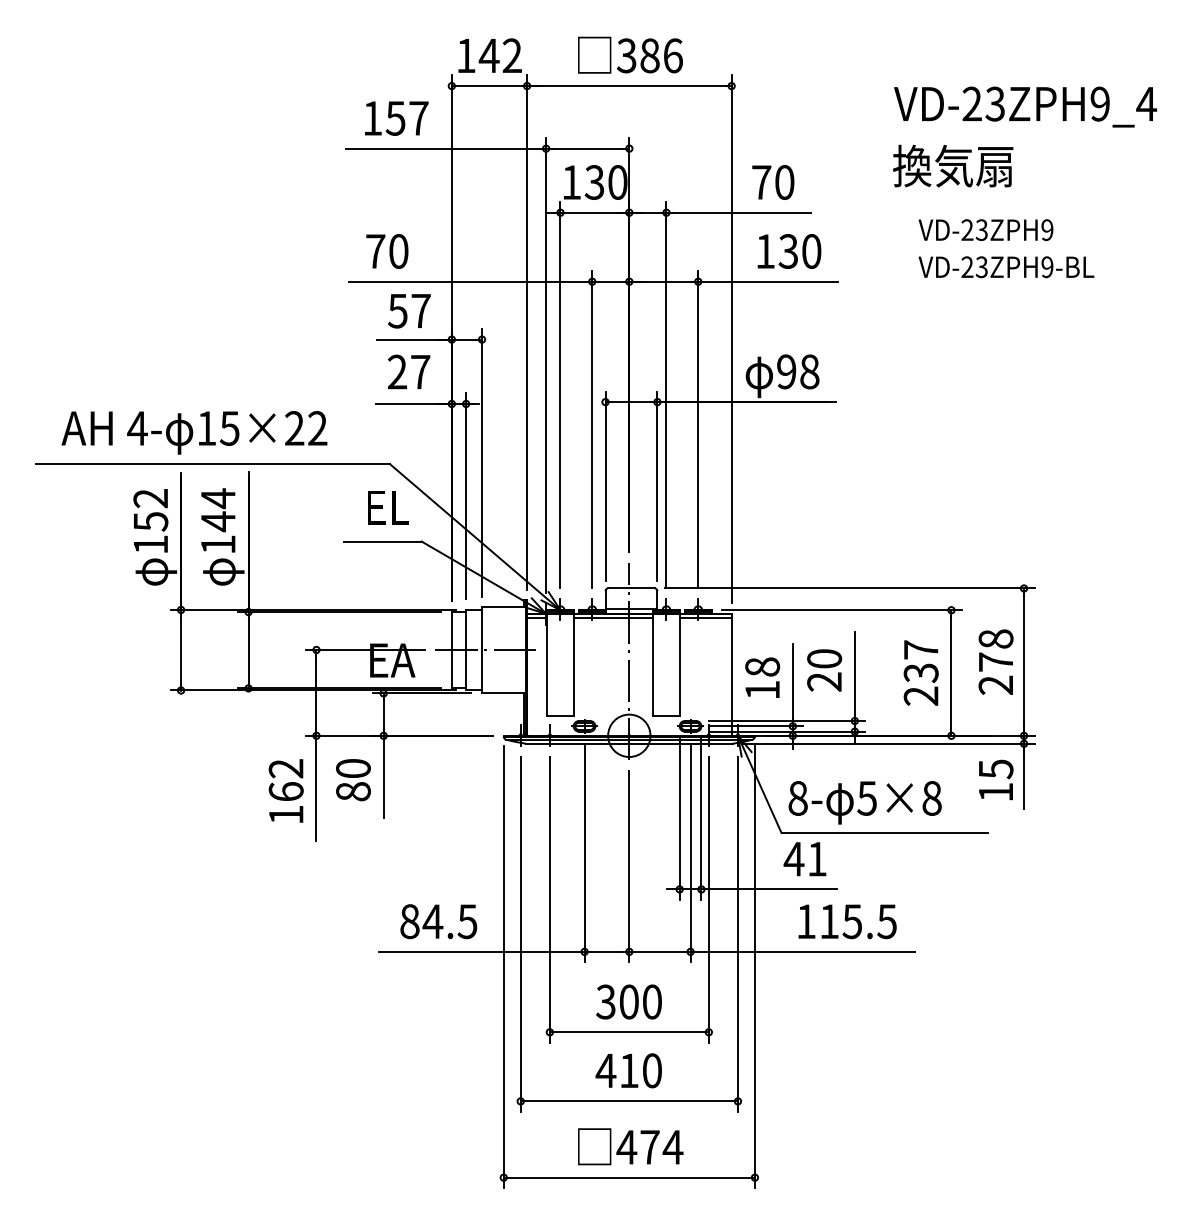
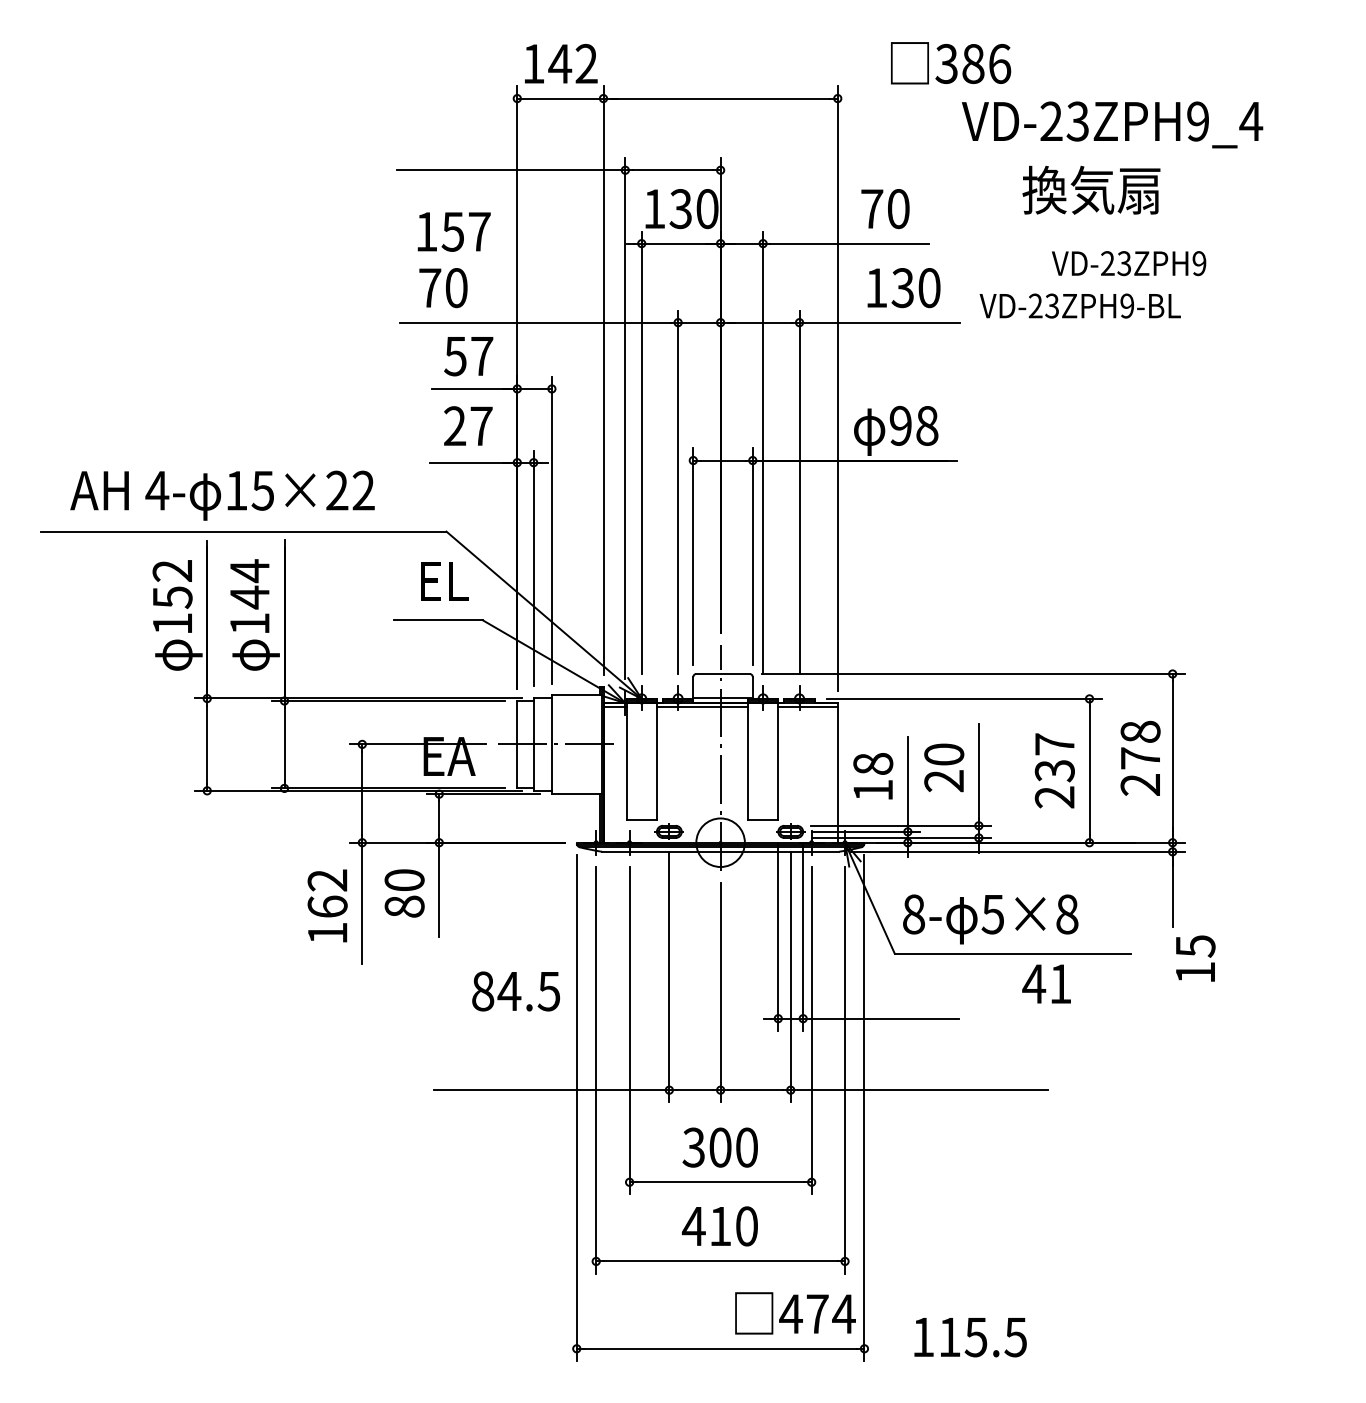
text: (630, 54) -> (951, 62), moved
text: (1025, 106) -> (1112, 124), moved
text: (396, 118) -> (453, 231), moved
text: (1006, 267) -> (1080, 306), moved
text: (996, 779) -> (1196, 958), moved
text: (804, 859) -> (1046, 984), moved
text: (438, 921) -> (515, 991), moved
text: (847, 921) -> (970, 1337), moved
text: (630, 1146) -> (795, 1313), moved

